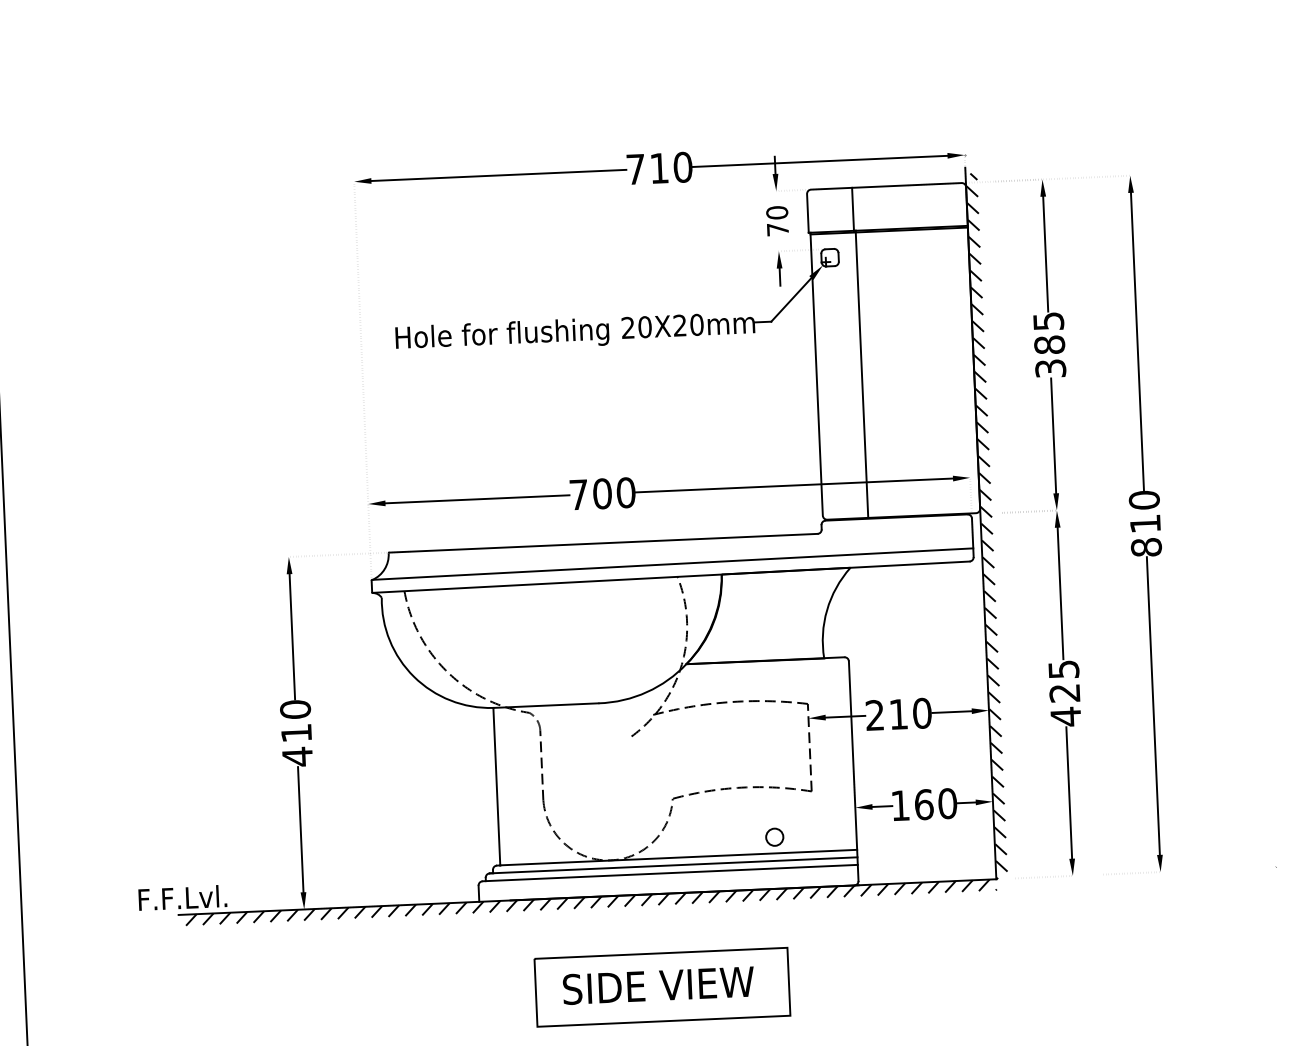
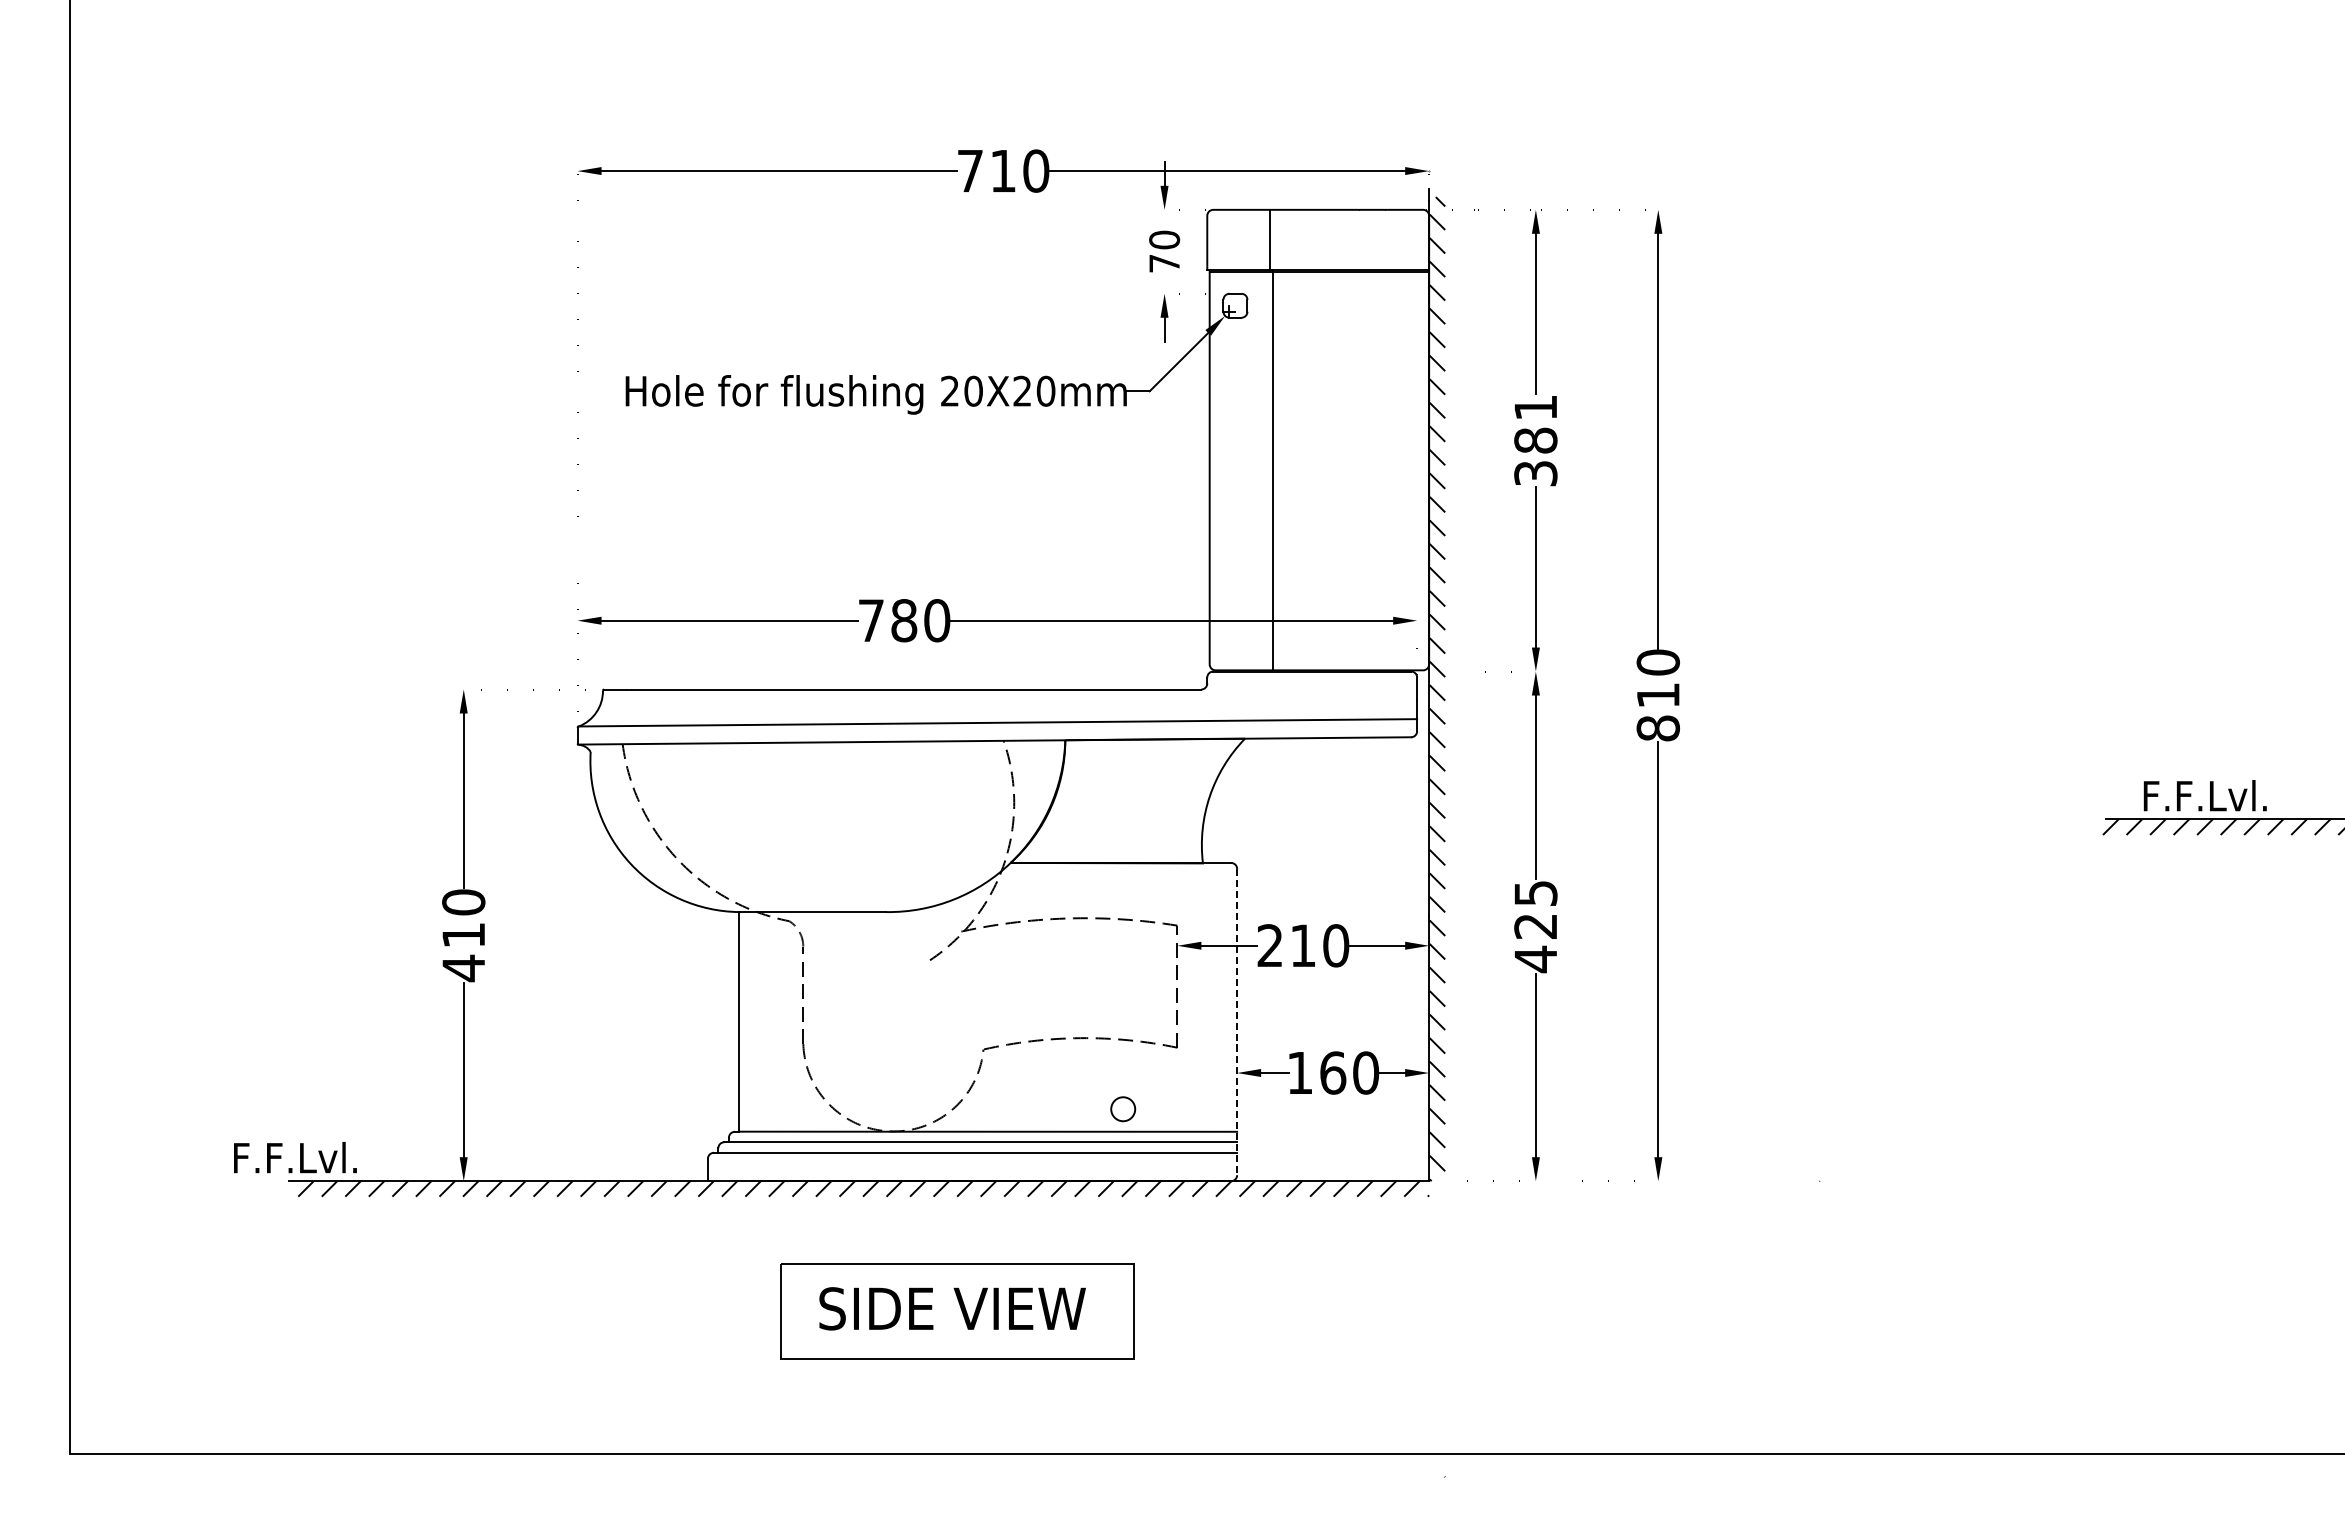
text: (1048, 321) -> (1535, 407), 385 -> 381
text: (602, 493) -> (904, 620), 700 -> 780
line: (853, 771) -> (1237, 1022), solid -> dashed

